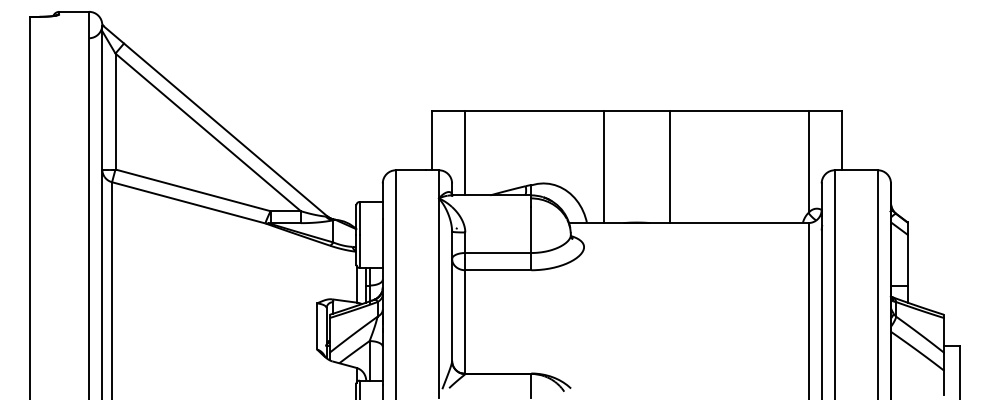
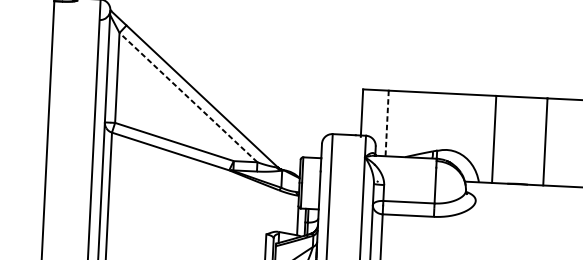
line: (208, 132) -> (188, 97), solid -> dashed
line: (465, 153) -> (387, 123), solid -> dashed

